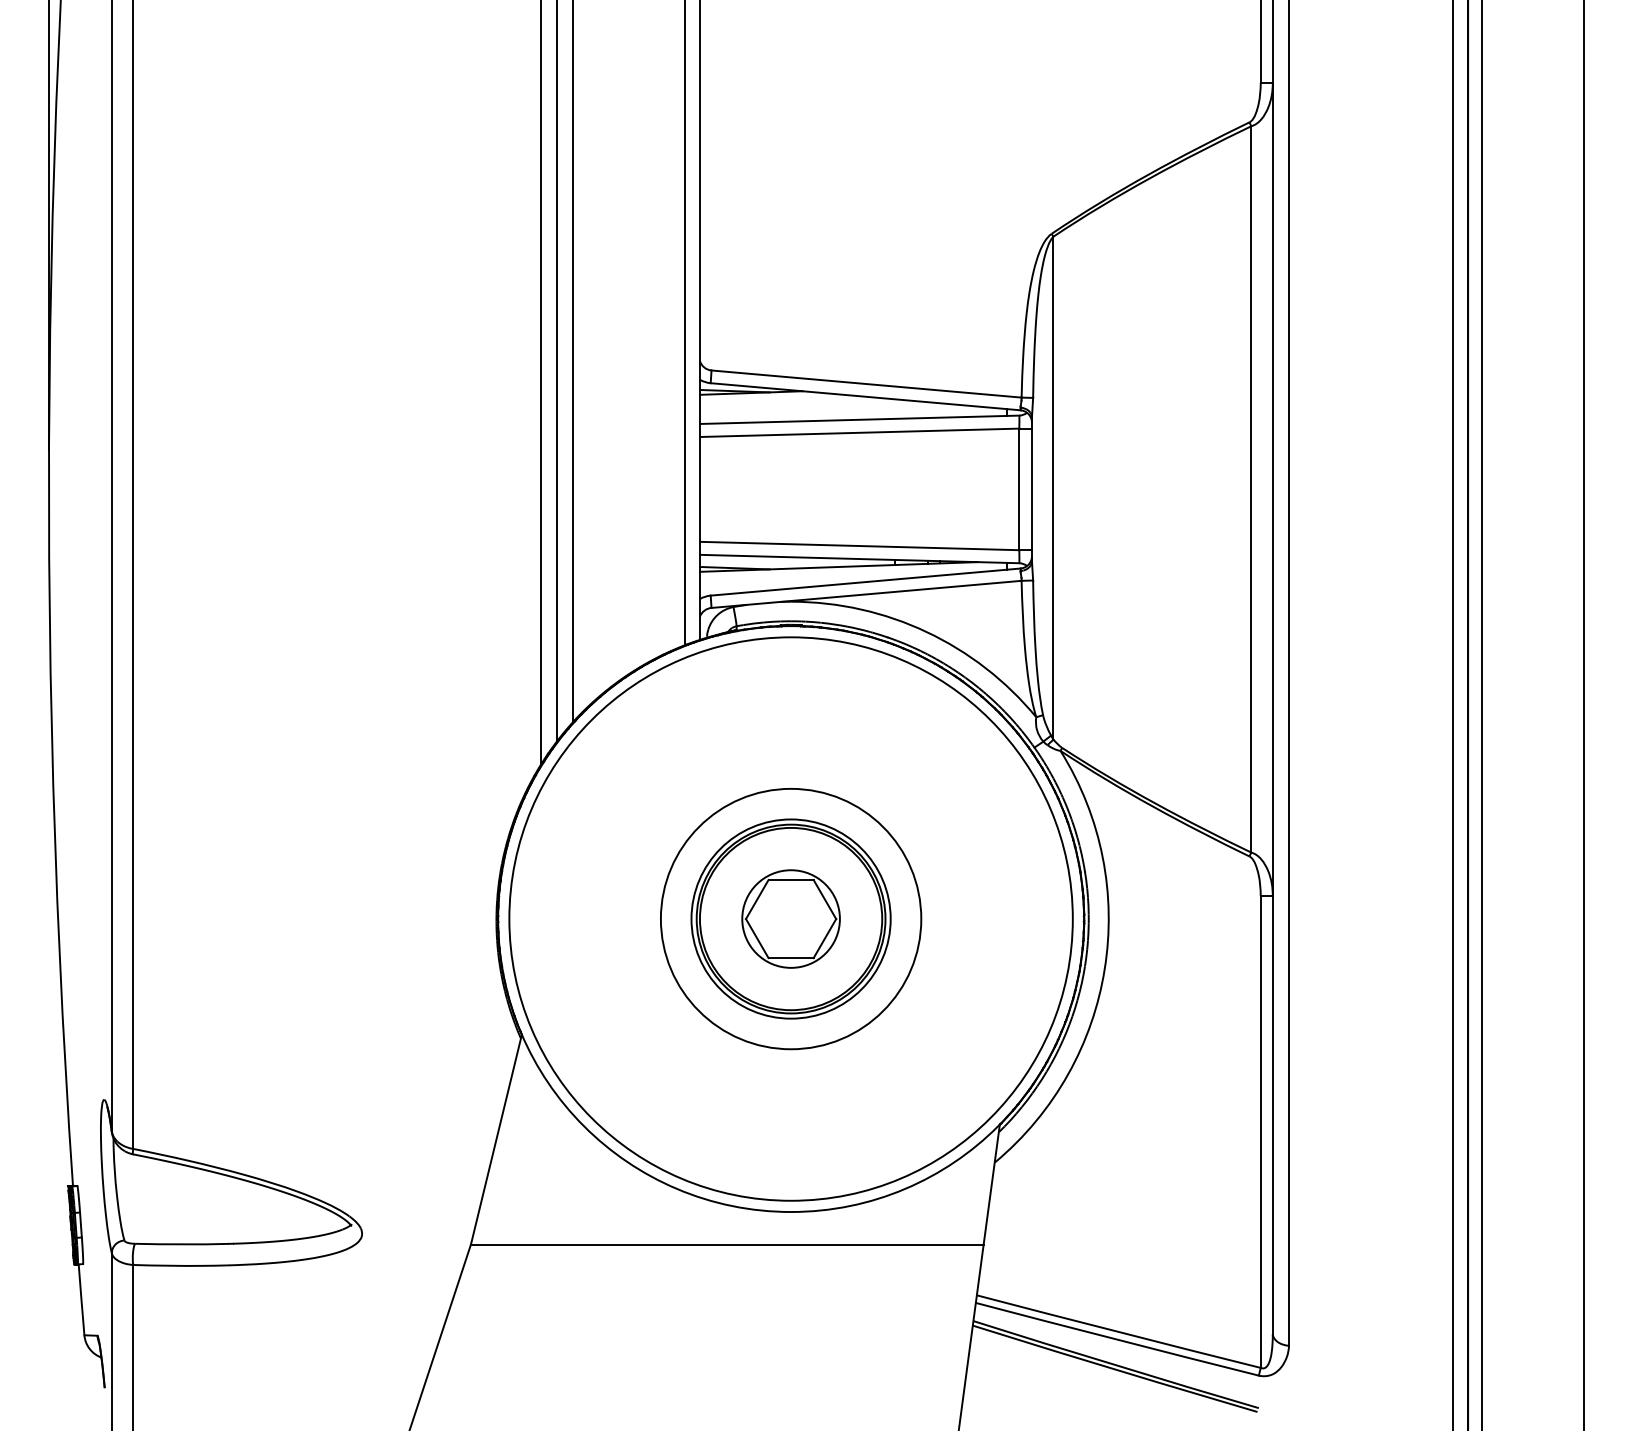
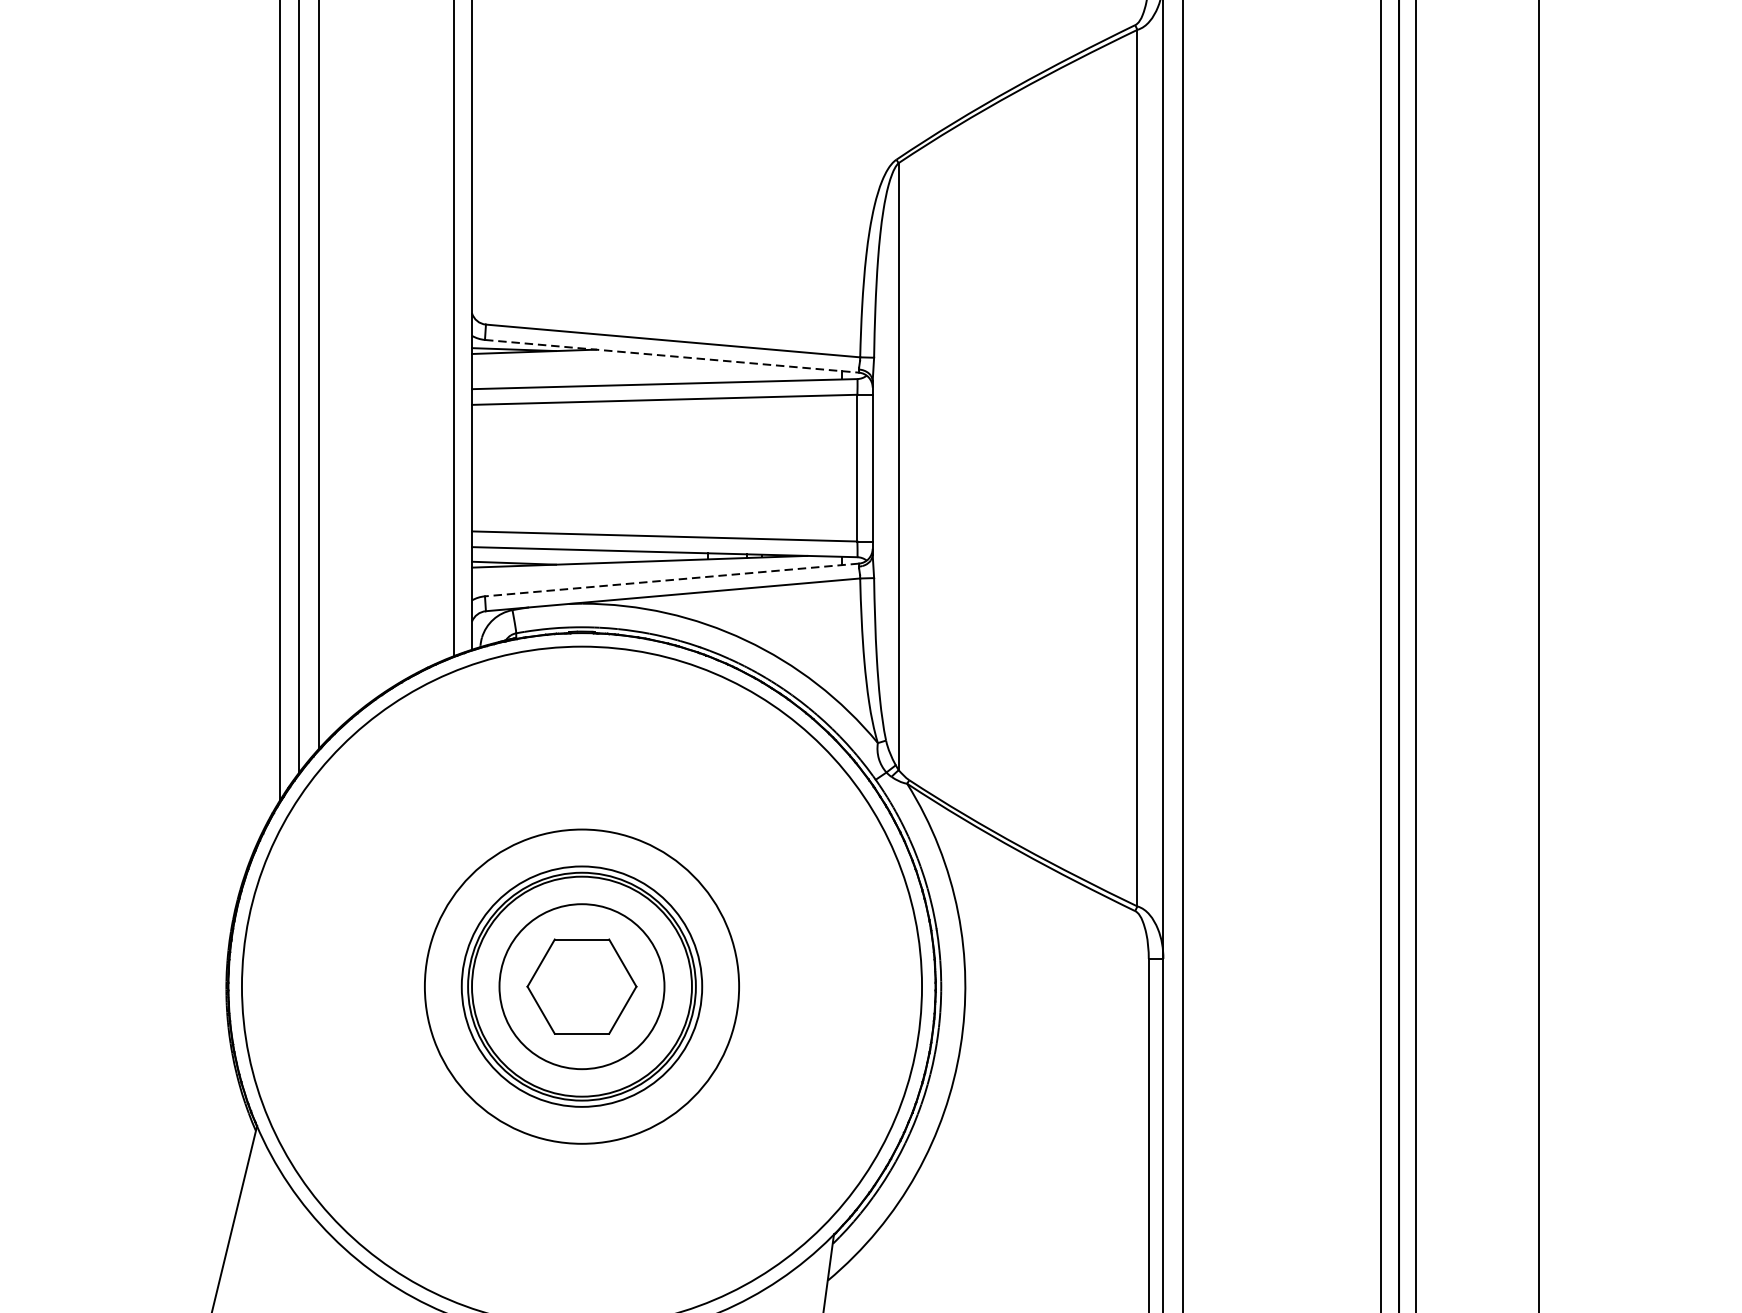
line: (865, 396) -> (671, 356), solid -> dashed
line: (865, 582) -> (671, 580), solid -> dashed
circle: (790, 918) -> (581, 986), size x1.4

